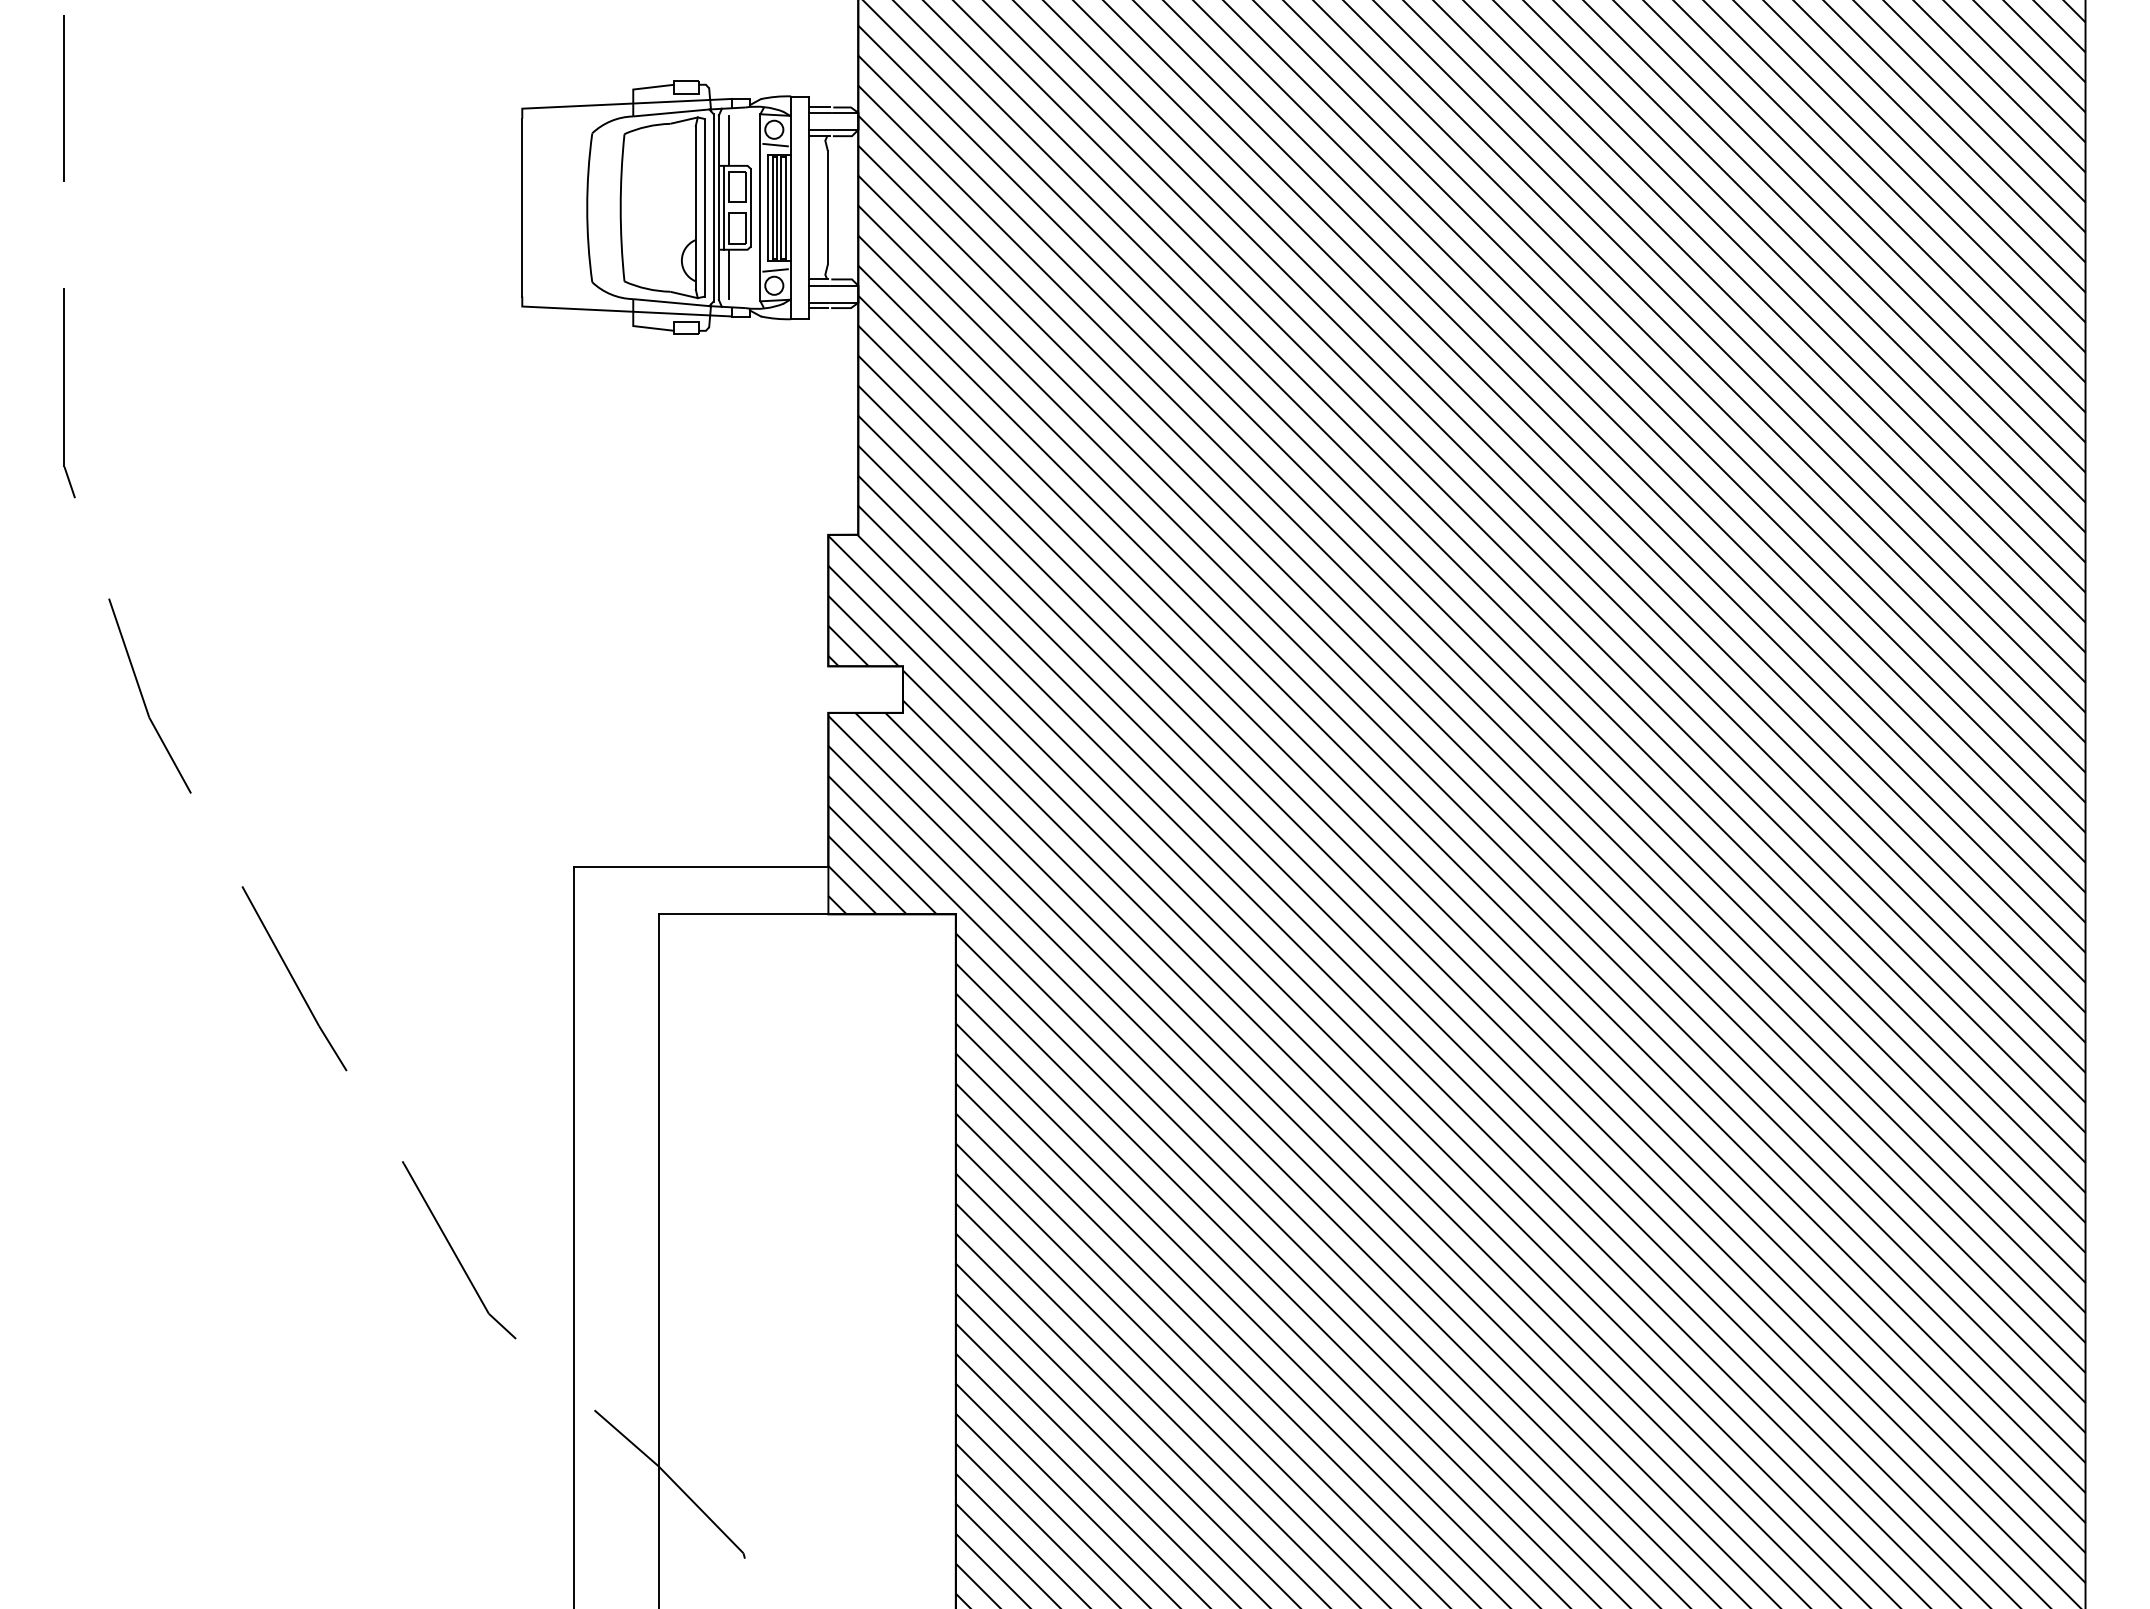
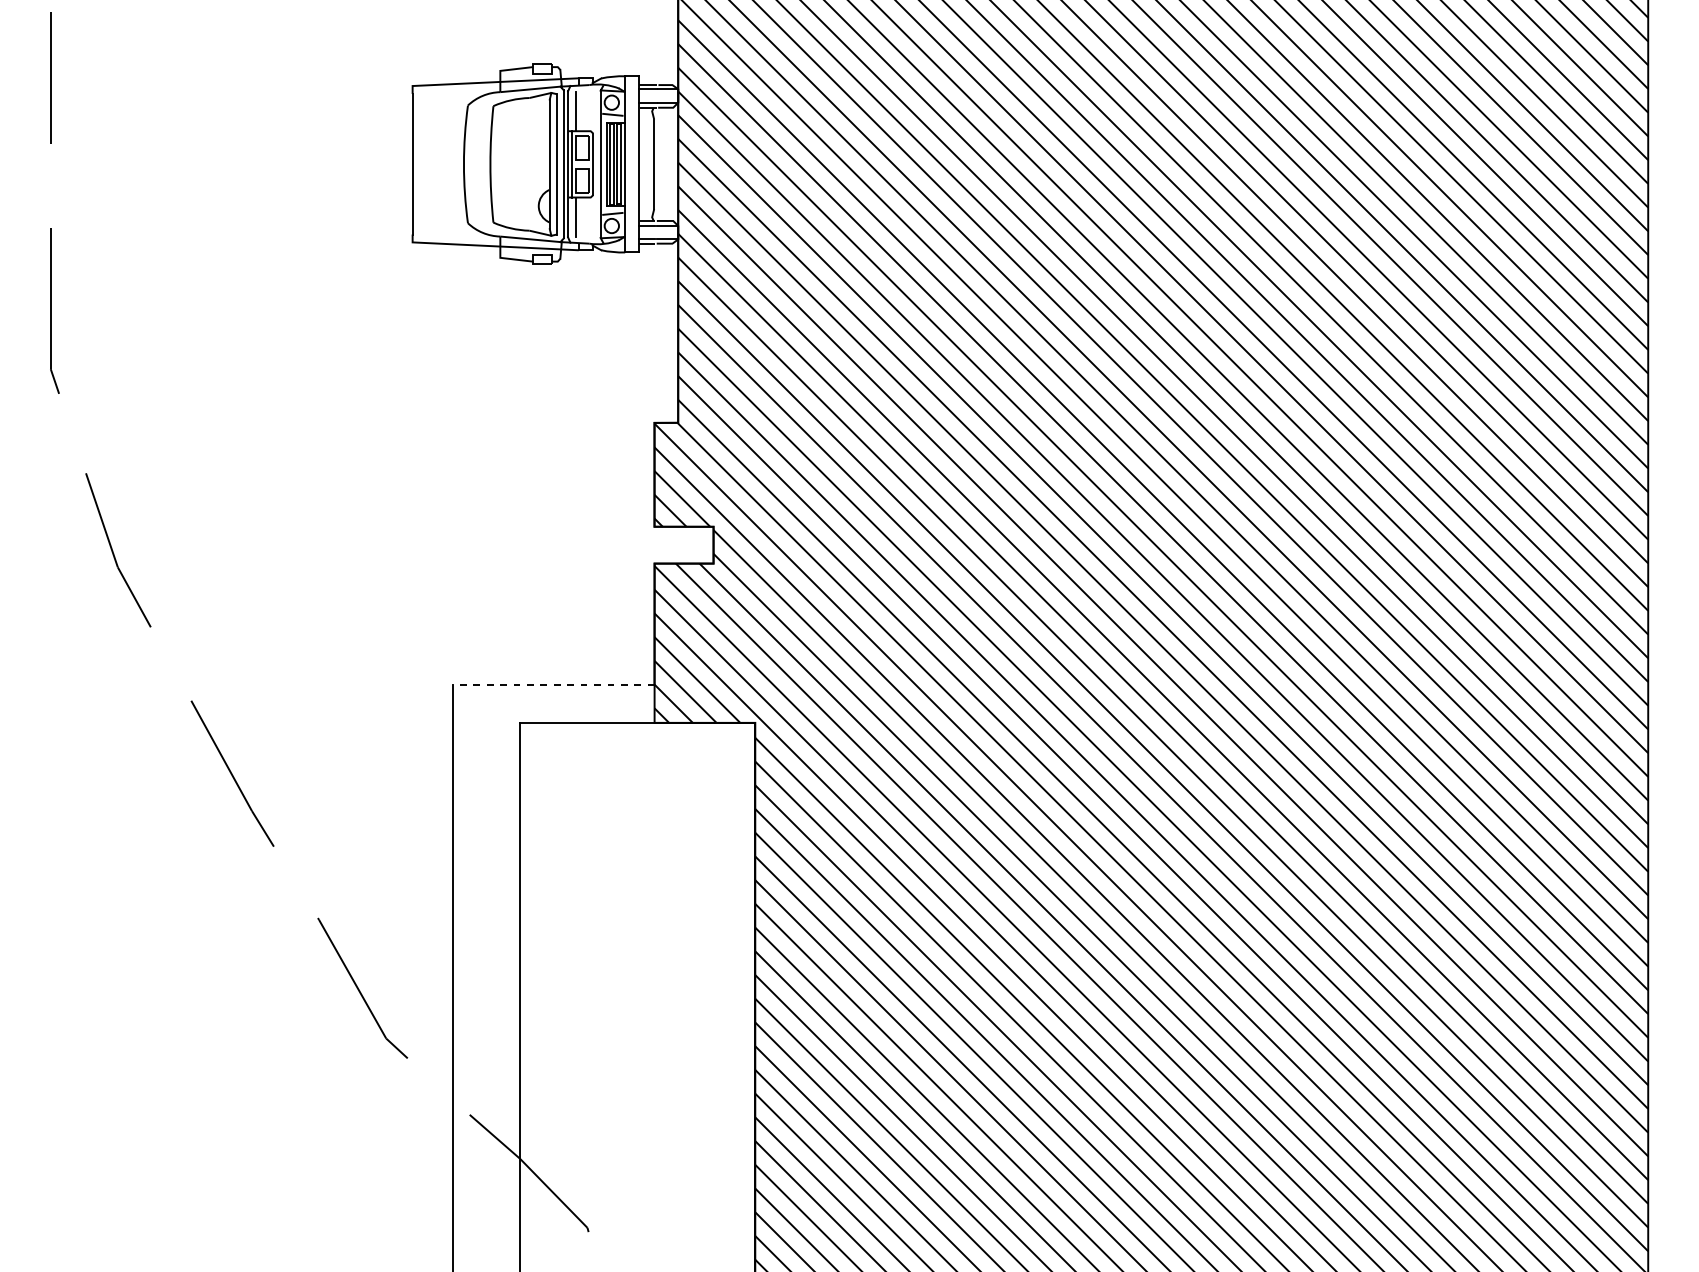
line: (700, 867) -> (553, 685), solid -> dashed

